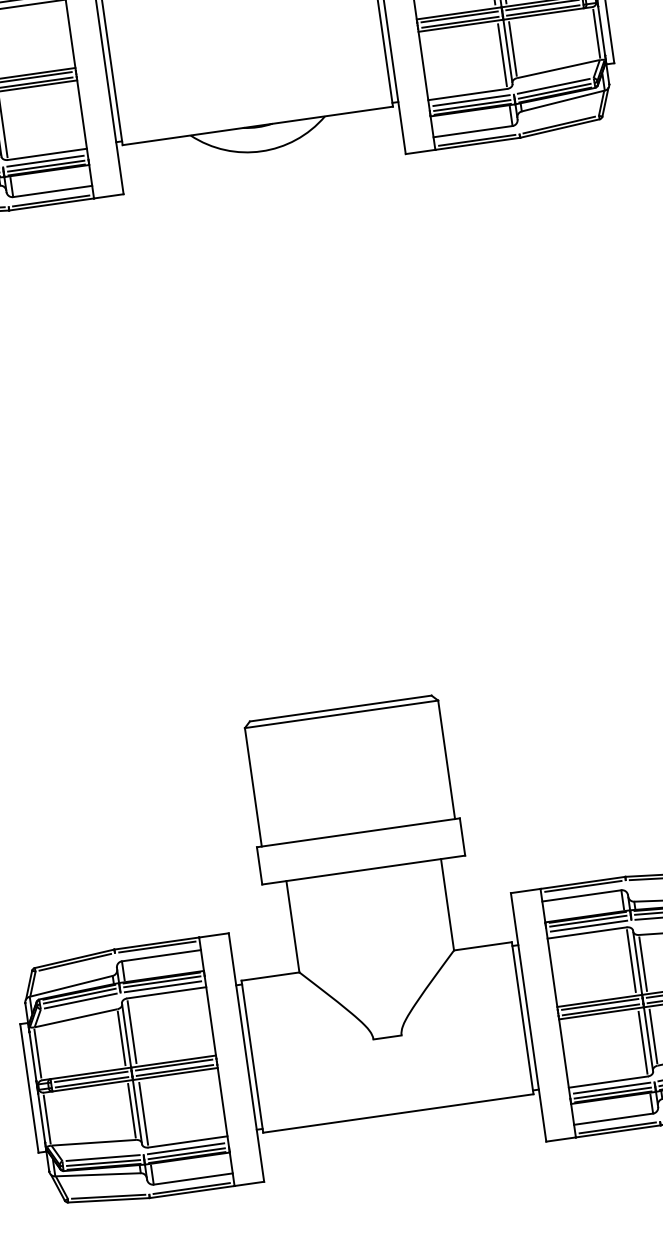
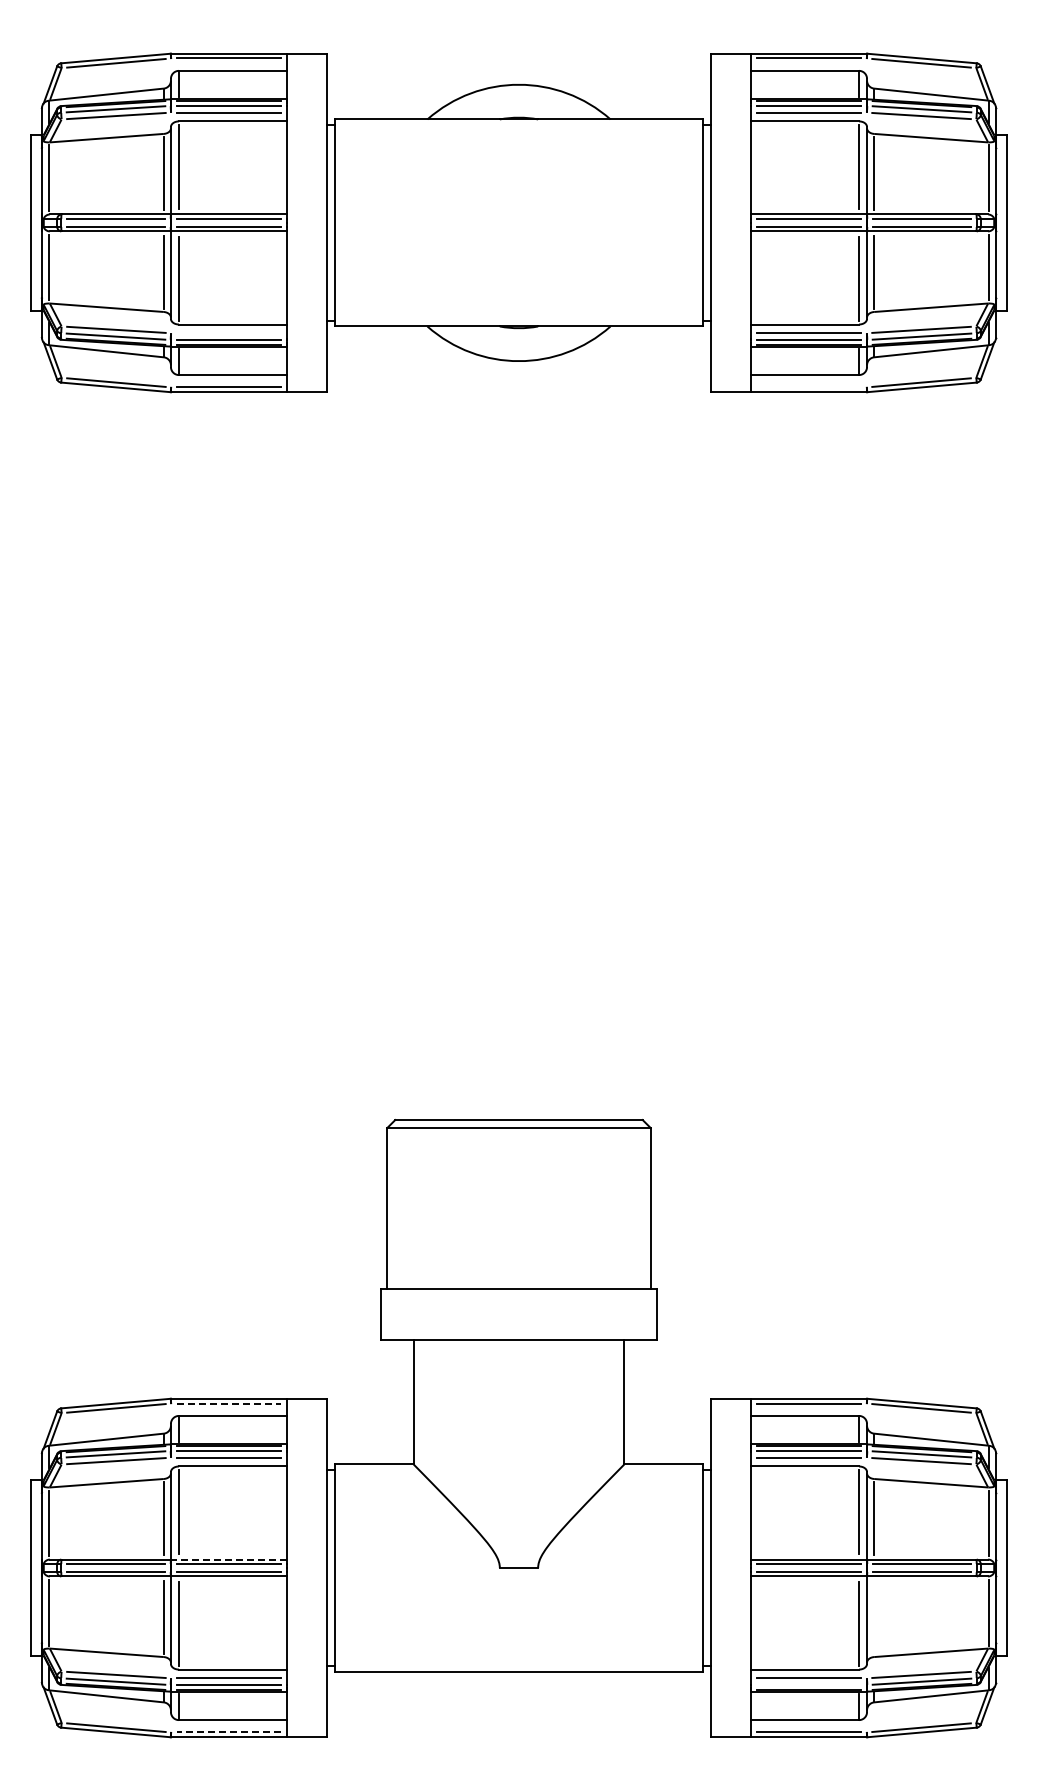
line: (477, 140) -> (809, 387), removed
line: (45, 161) -> (228, 333), removed
line: (157, 947) -> (228, 1403), solid -> dashed
line: (653, 1035) -> (874, 1616), removed
line: (173, 1061) -> (228, 1559), solid -> dashed
line: (613, 1093) -> (809, 1685), removed
line: (191, 1188) -> (228, 1732), solid -> dashed

